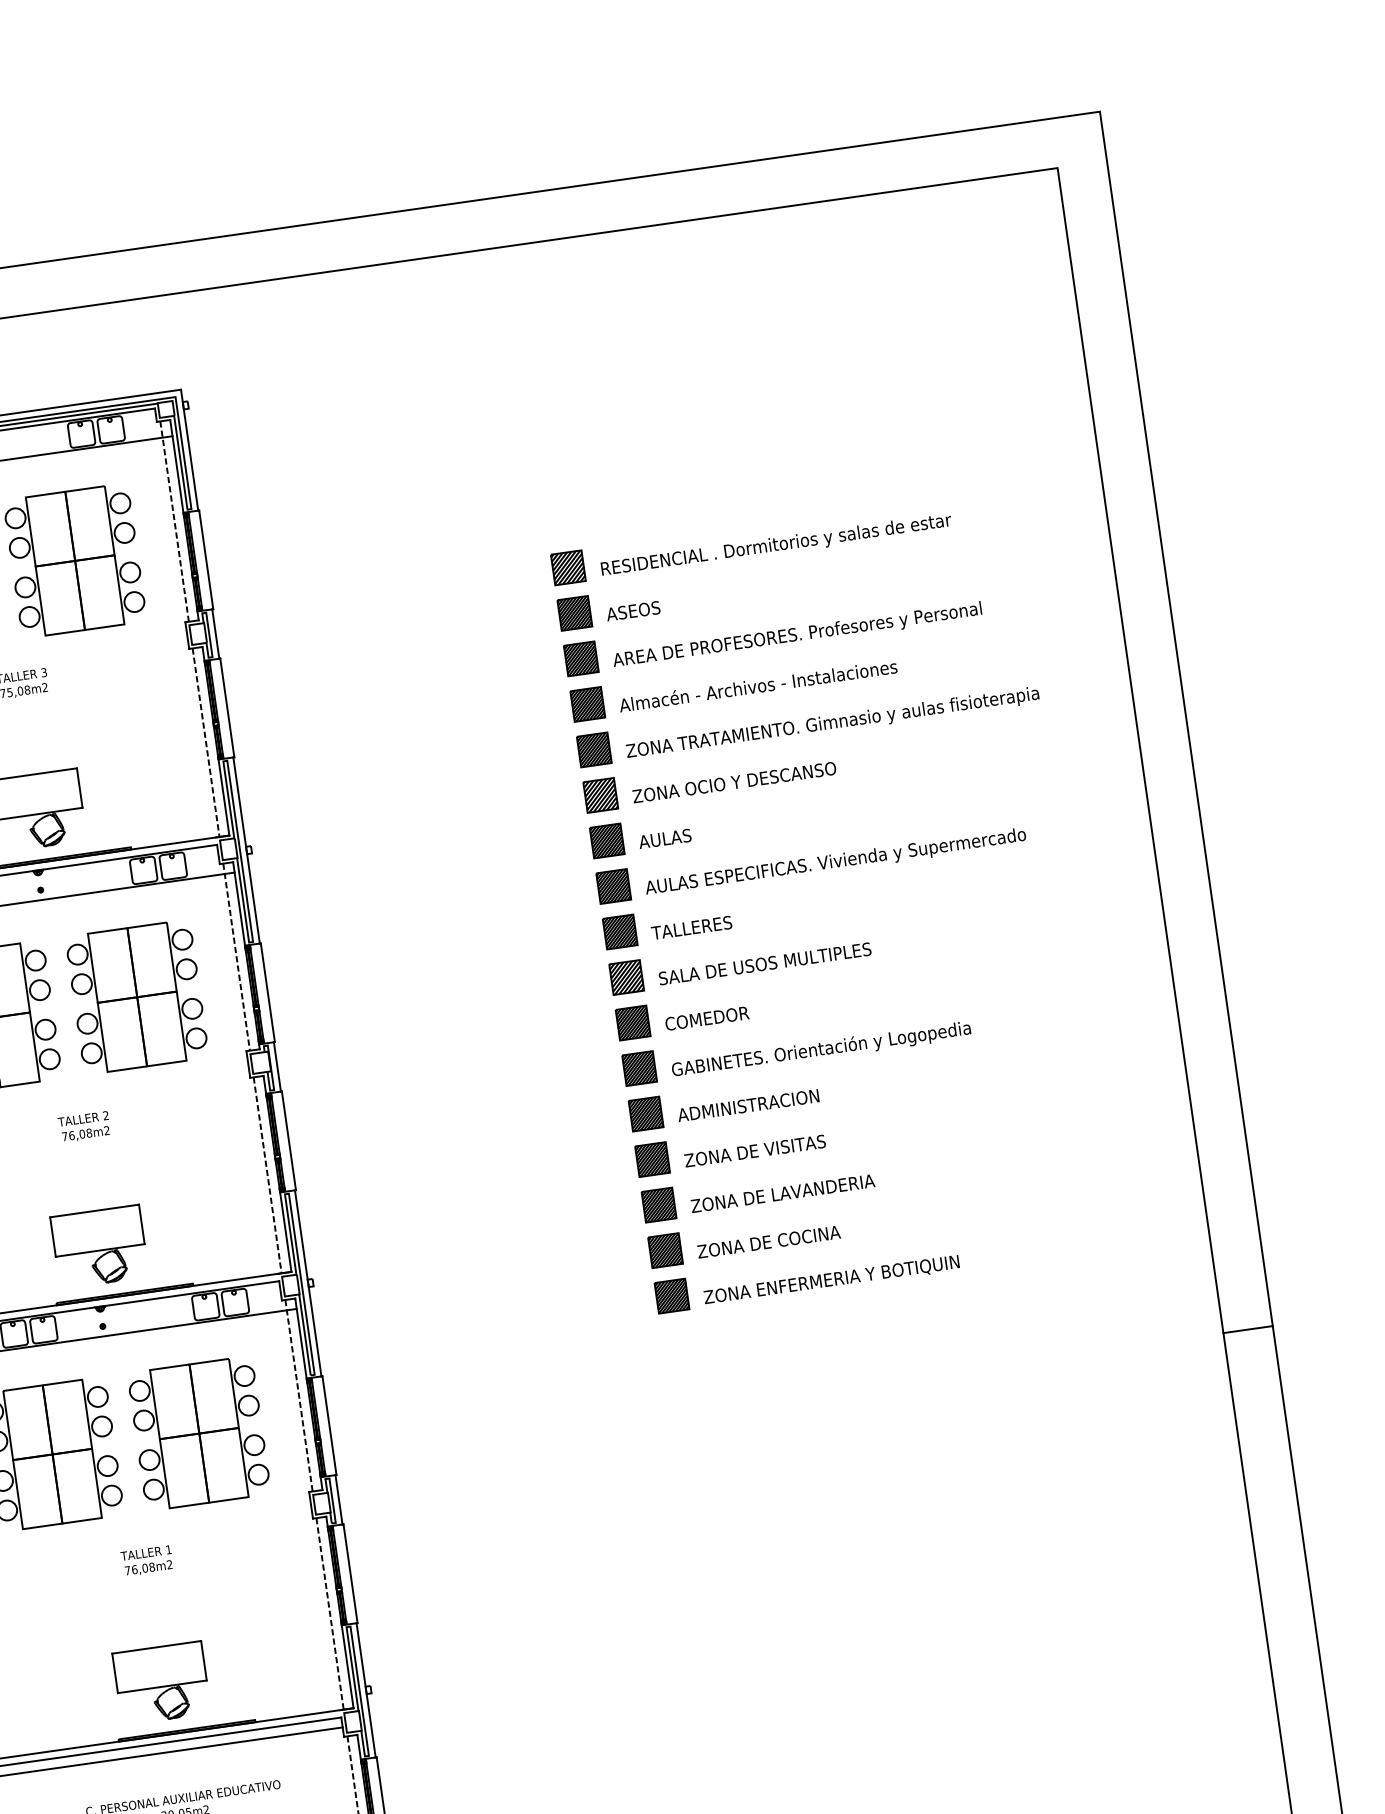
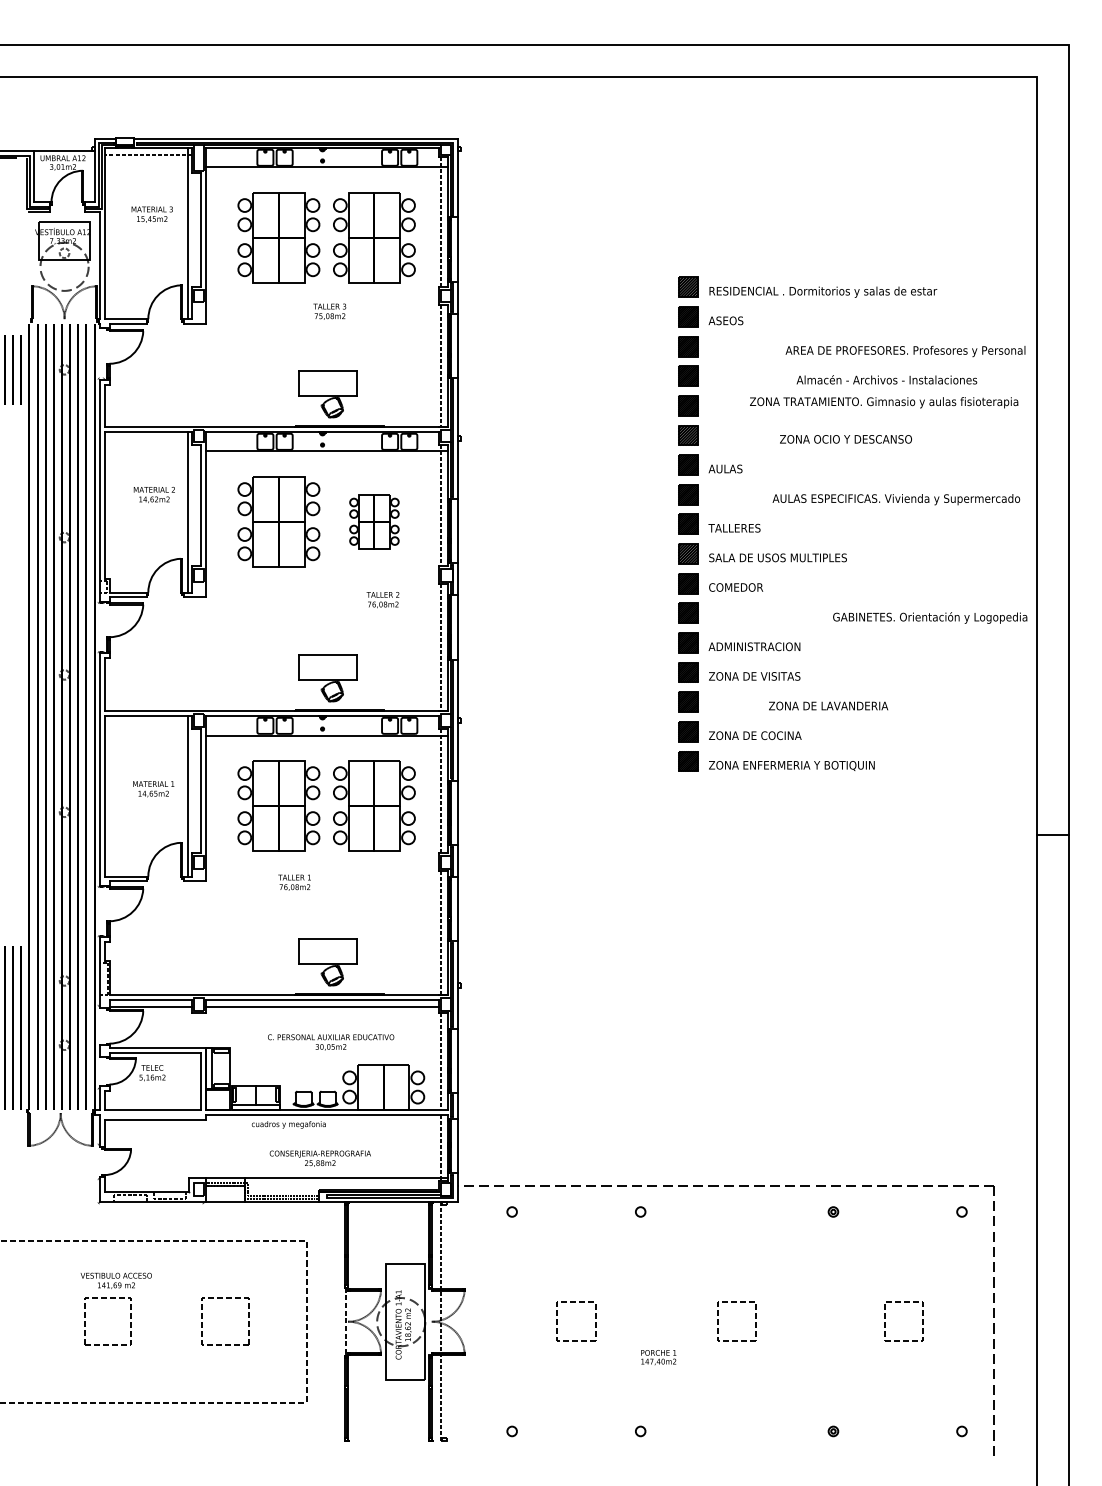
text: (797, 635) -> (905, 351), moved
text: (757, 685) -> (886, 379), moved
text: (833, 723) -> (884, 402), moved
text: (733, 782) -> (845, 439), moved
text: (835, 862) -> (896, 499), moved
part: (137, 996) -> (374, 521), size x0.6
text: (821, 1049) -> (930, 617), moved
text: (83, 1127) -> (382, 600), moved
text: (782, 1192) -> (828, 705), moved
text: (147, 1560) -> (294, 882), moved

